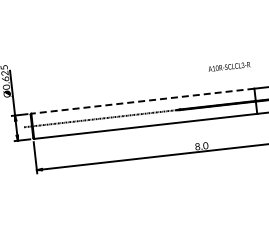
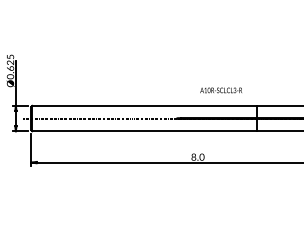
text: (228, 67) -> (220, 90), moved
line: (142, 100) -> (144, 105), dashed -> solid

